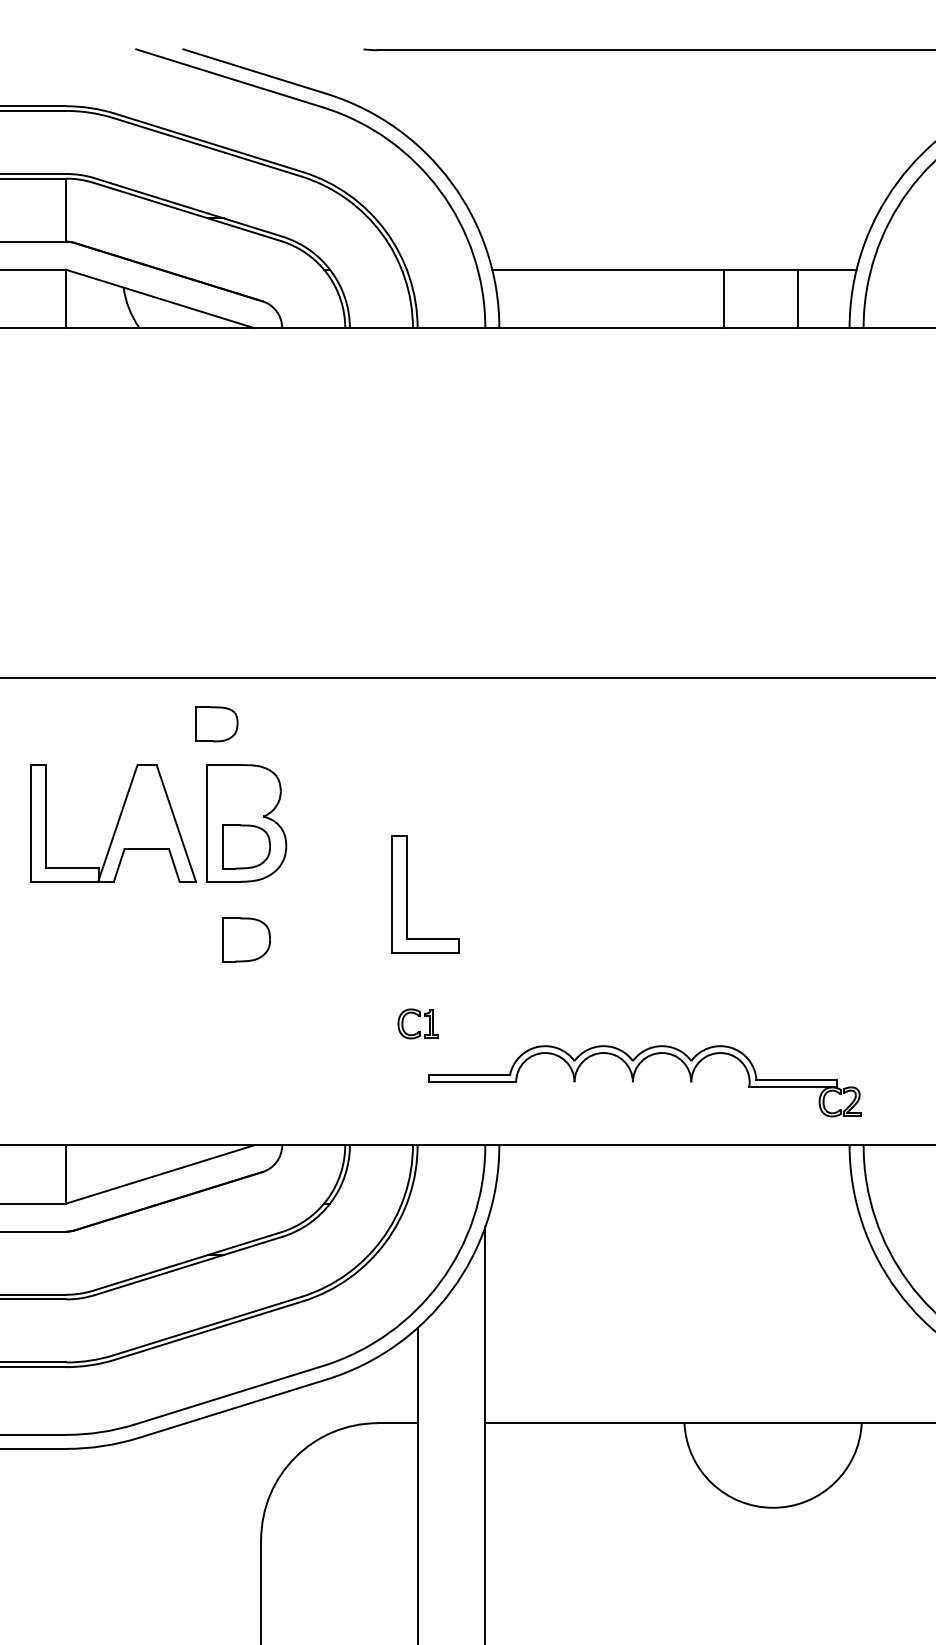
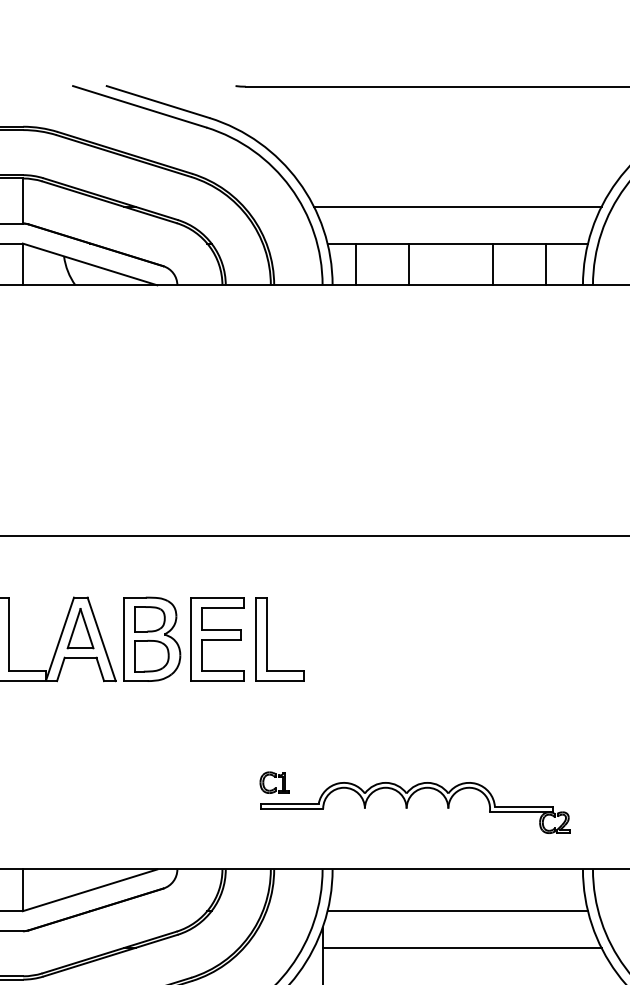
line: (674, 218) -> (457, 206), added
line: (532, 298) -> (356, 264), added
line: (606, 298) -> (409, 264), added
part: (216, 724) -> (149, 619), moved
part: (146, 807) -> (80, 627), added
part: (338, 823) -> (217, 639), added
part: (407, 894) -> (266, 639), moved
part: (246, 939) -> (151, 722), removed
part: (634, 1078) -> (407, 805), moved
line: (674, 1203) -> (457, 911), added
line: (680, 1255) -> (462, 948), added

